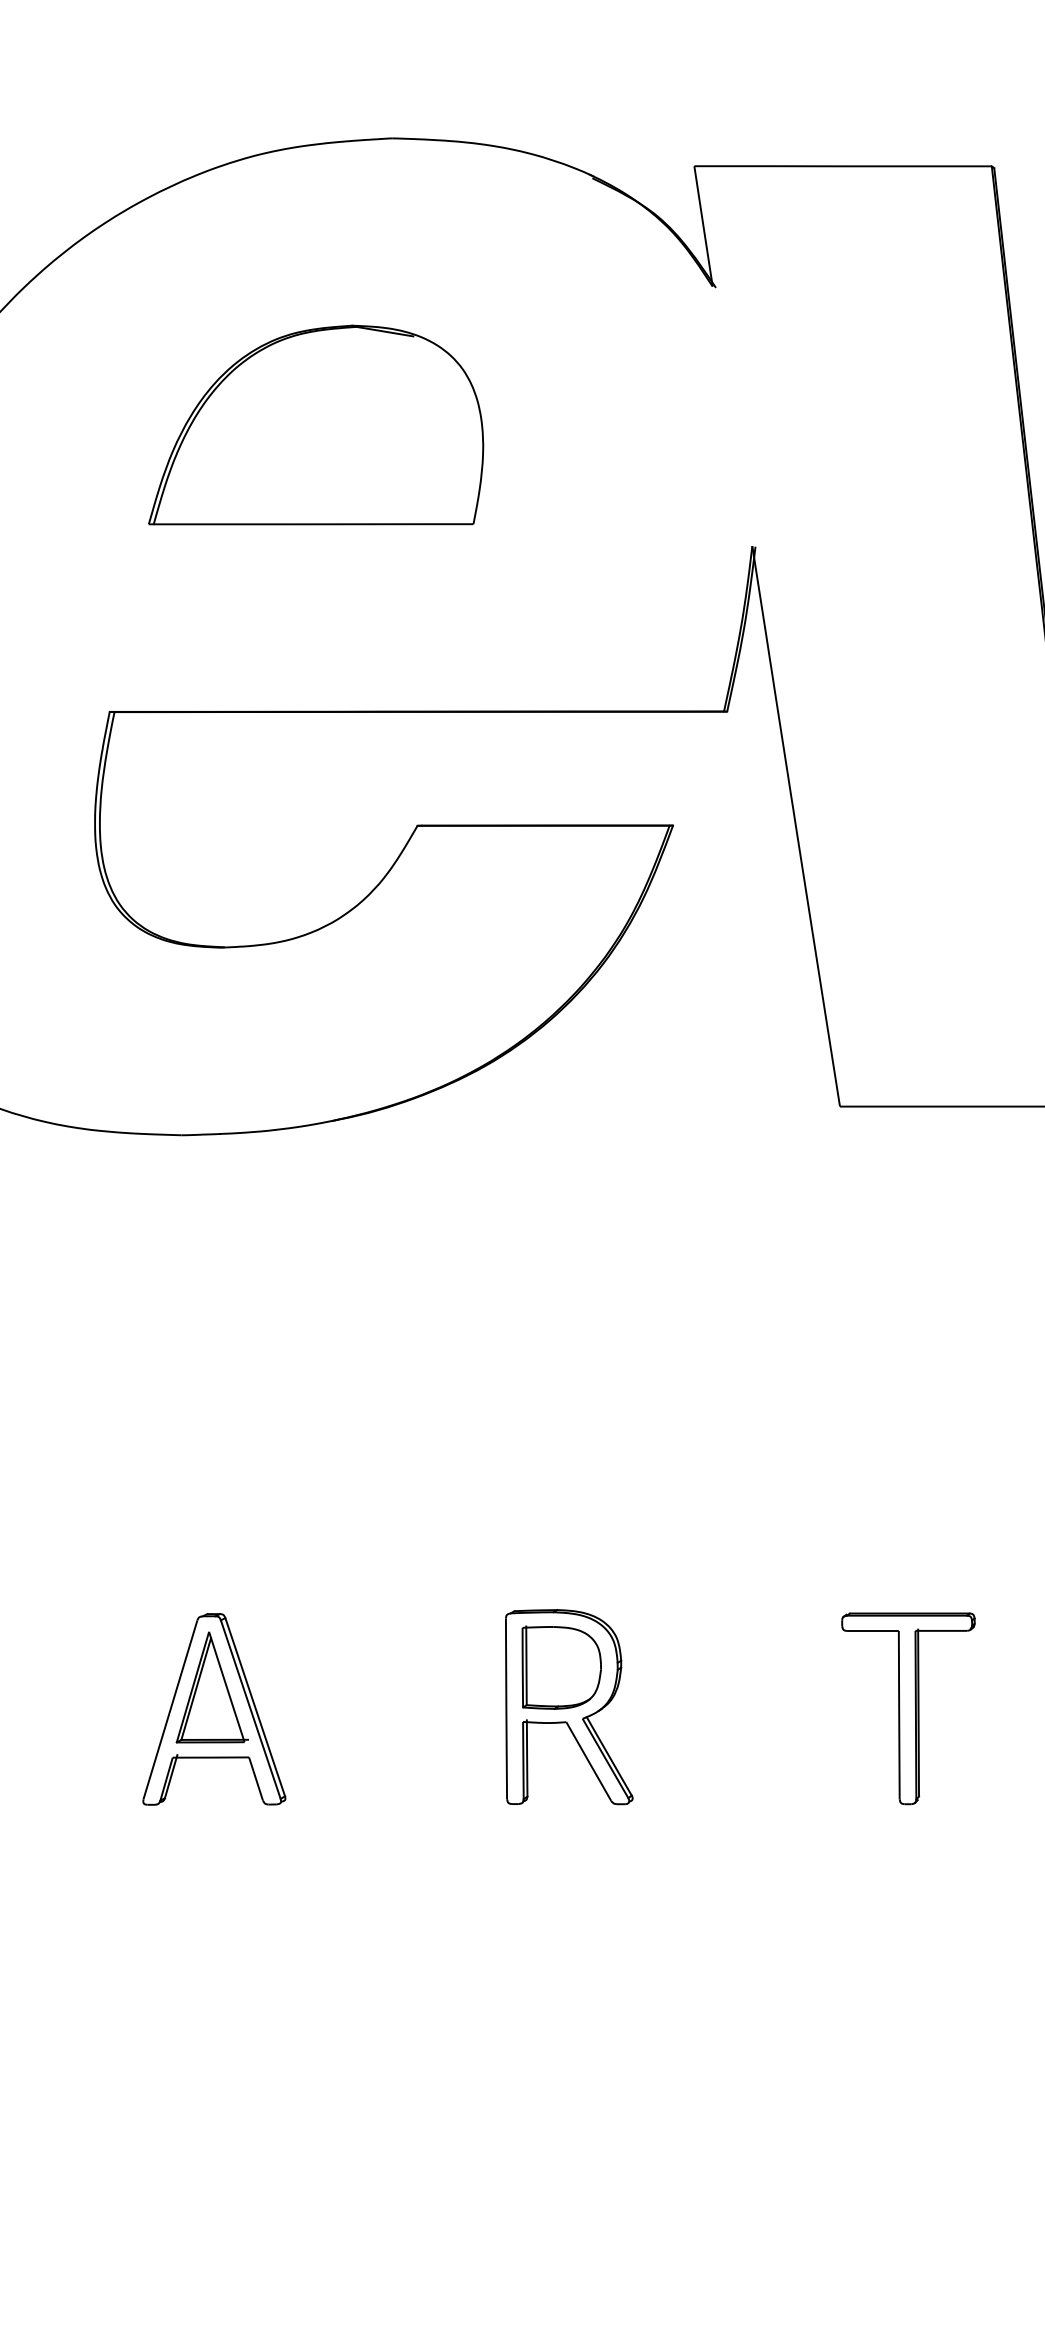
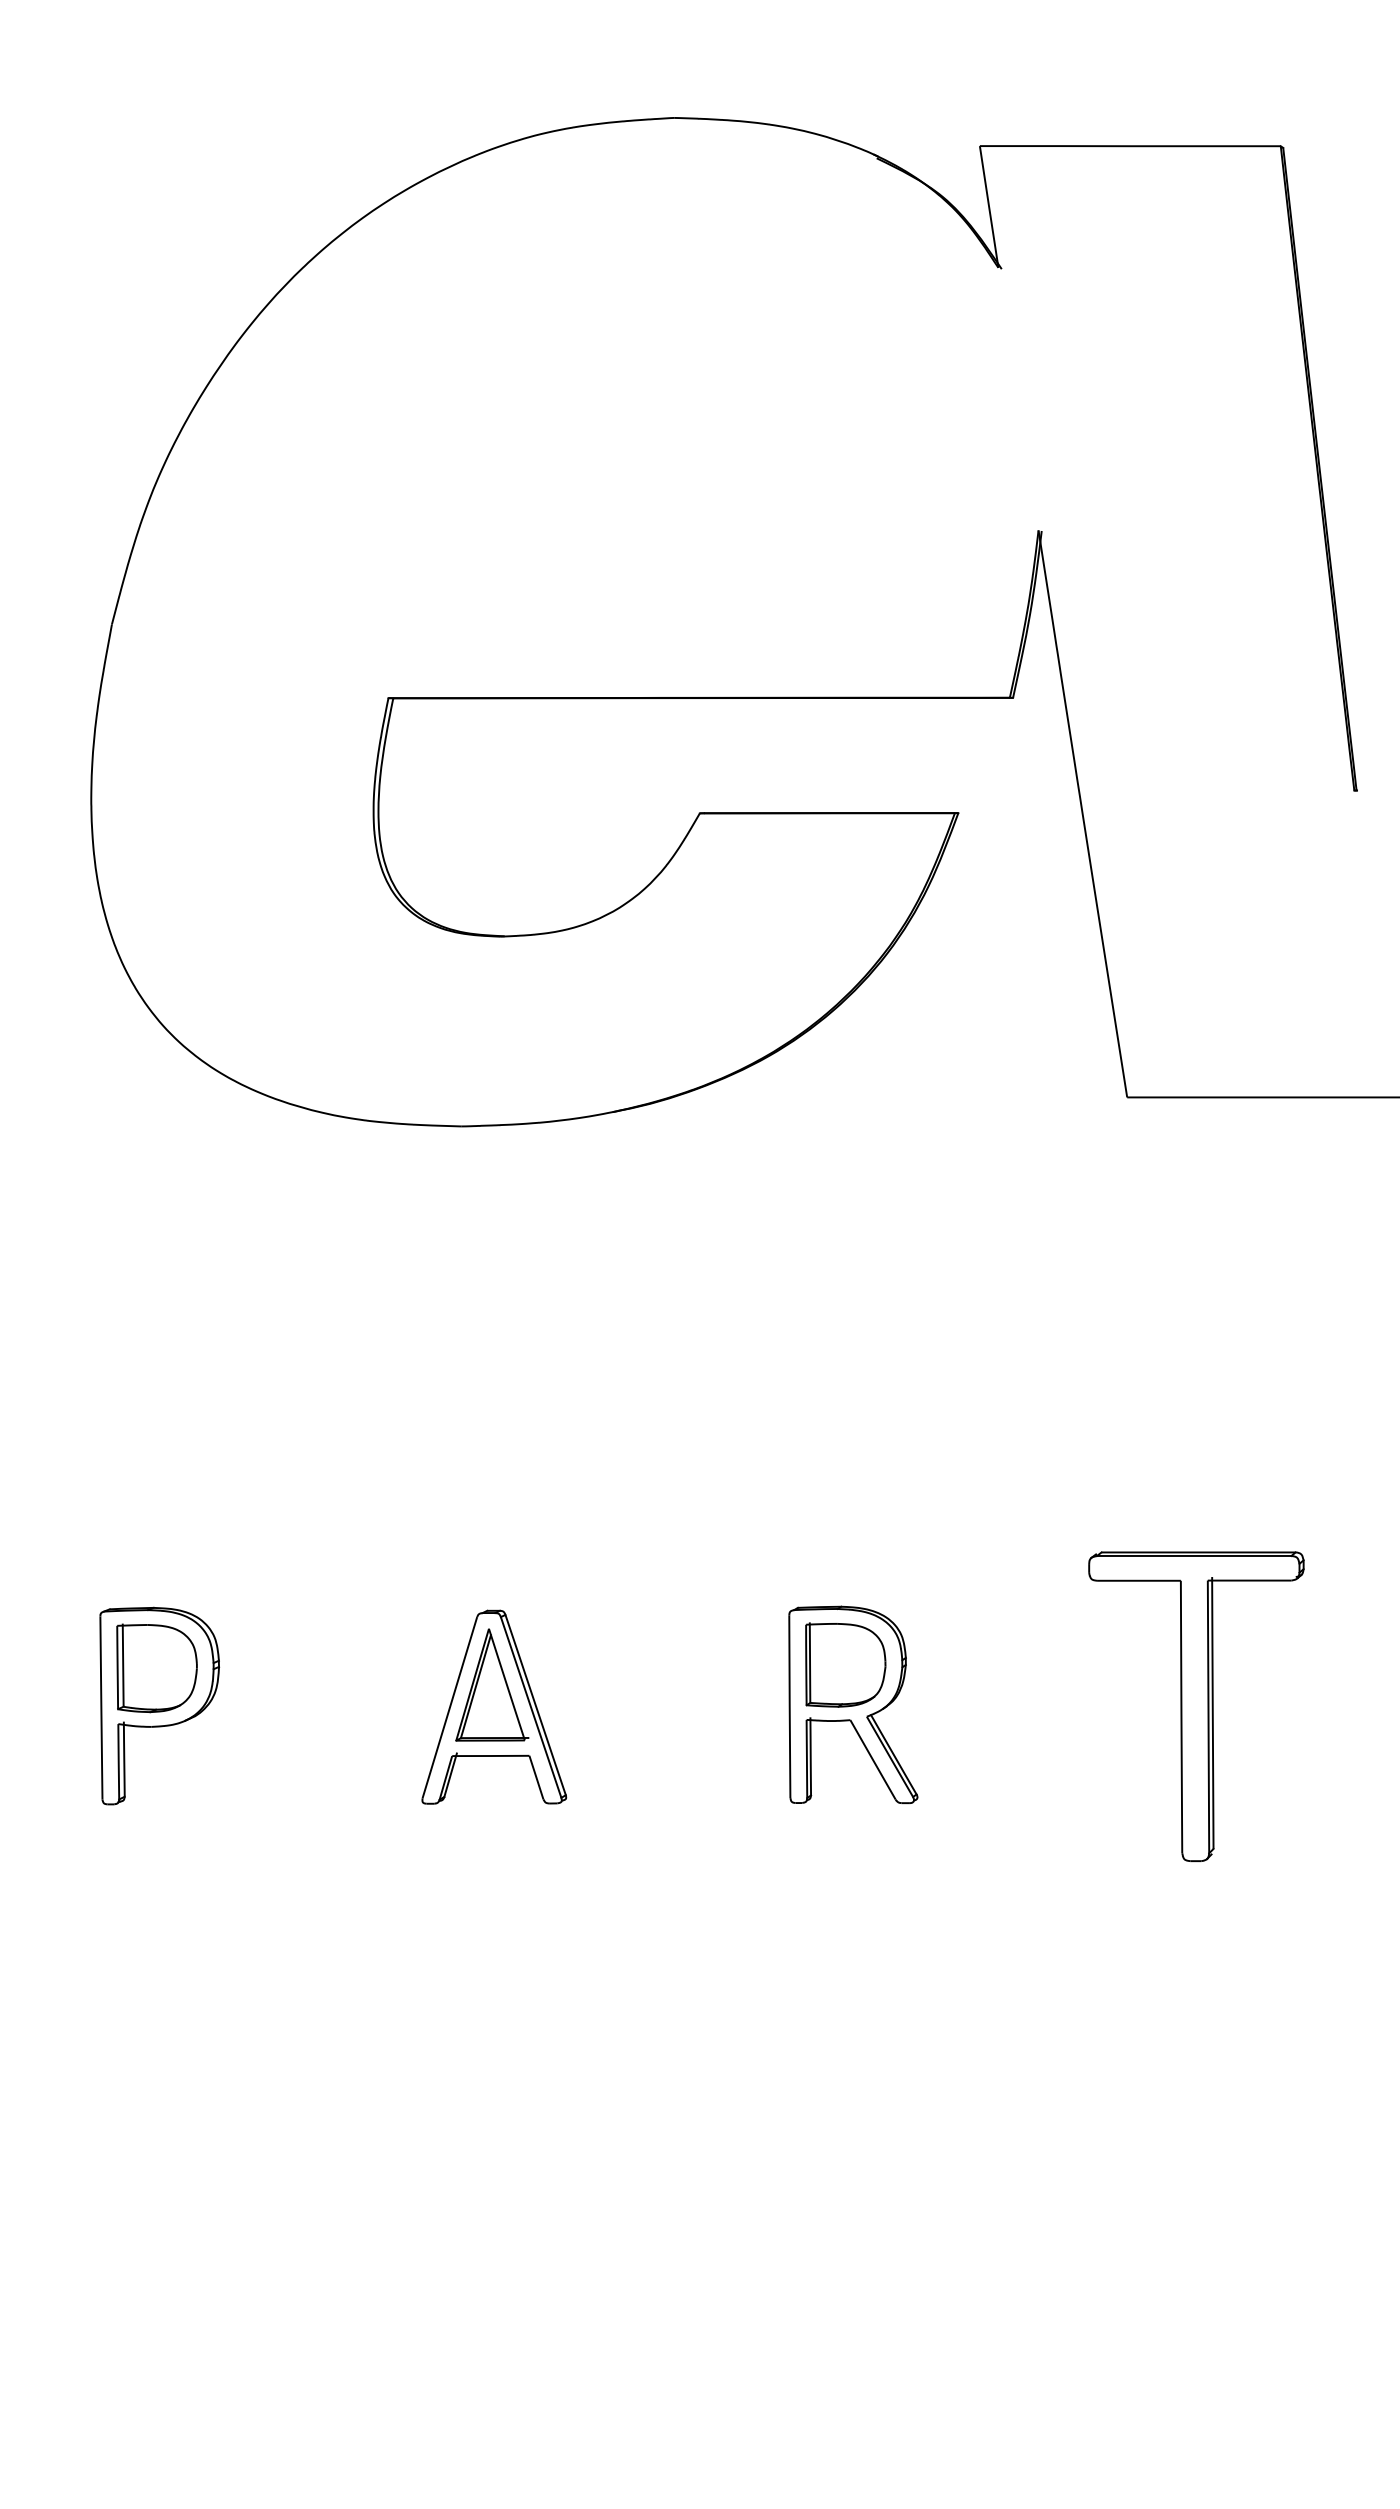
part: (316, 424) -> (597, 407), removed
part: (908, 1708) -> (1196, 1706), size x1.6

